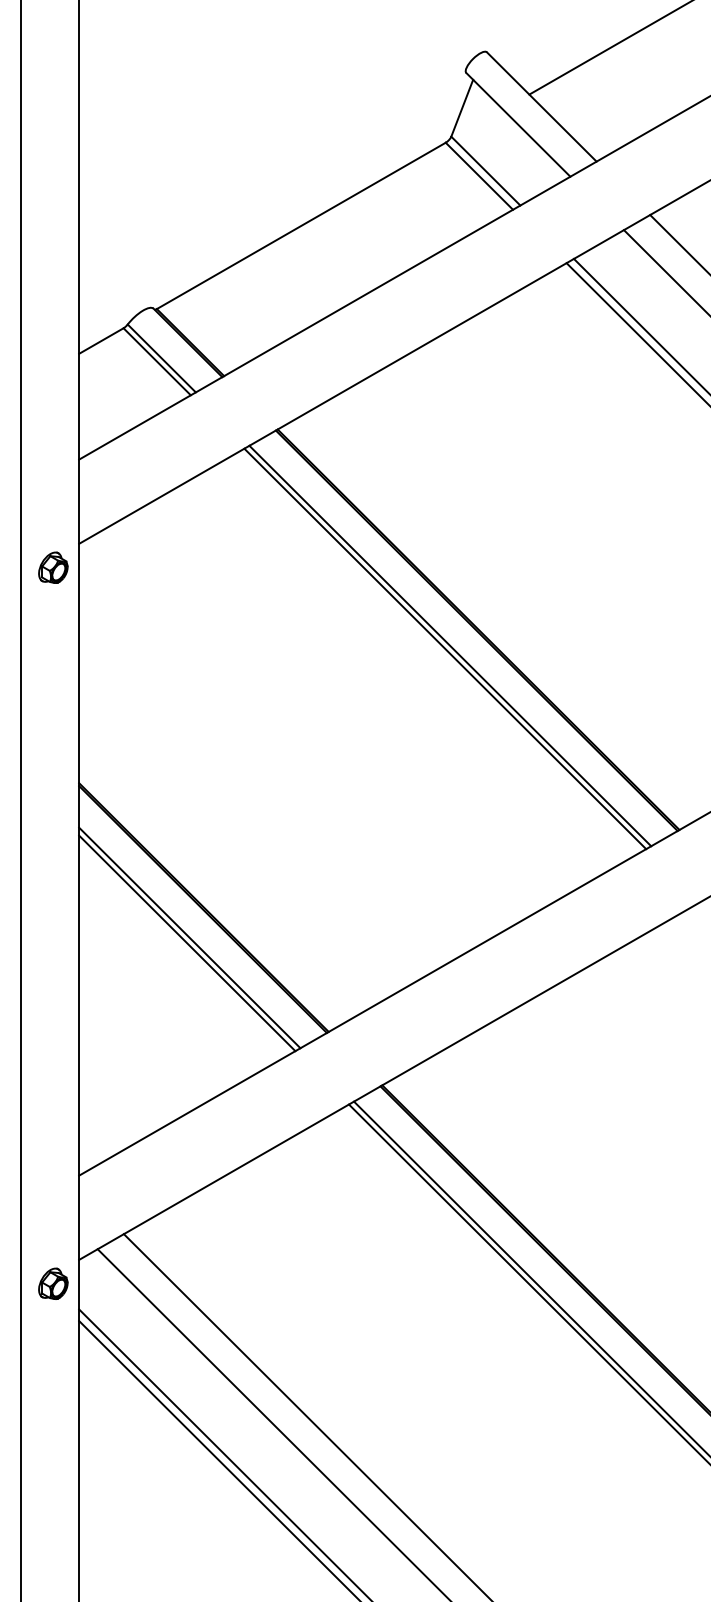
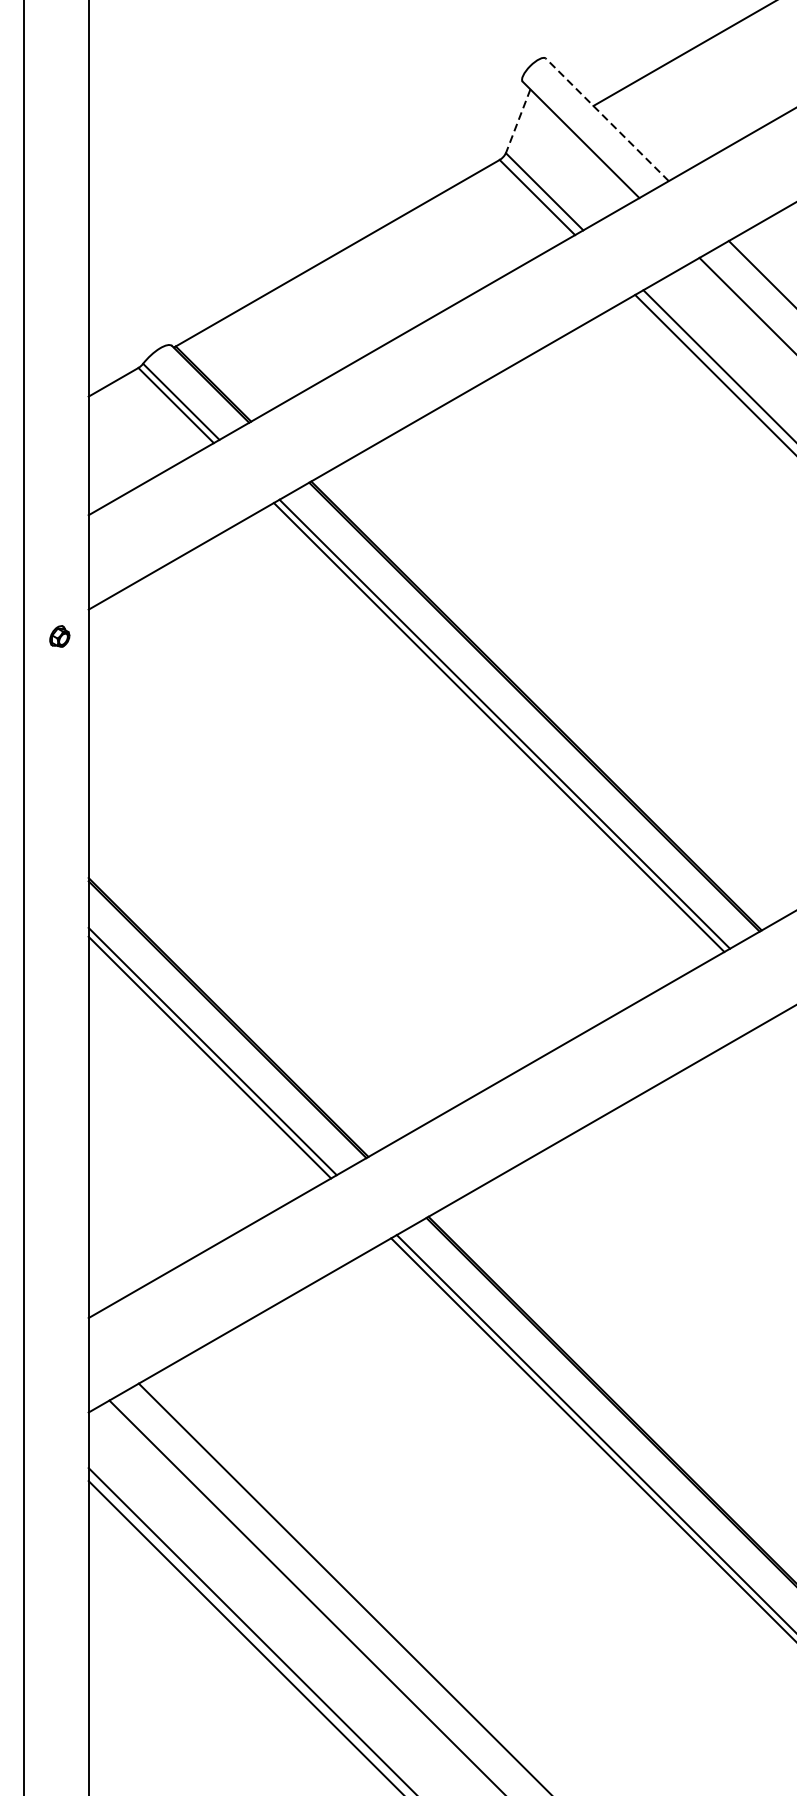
line: (541, 106) -> (607, 119), solid -> dashed
line: (462, 108) -> (518, 121), solid -> dashed
part: (53, 567) -> (59, 636), size x0.6
part: (53, 1283) -> (59, 1438), removed

